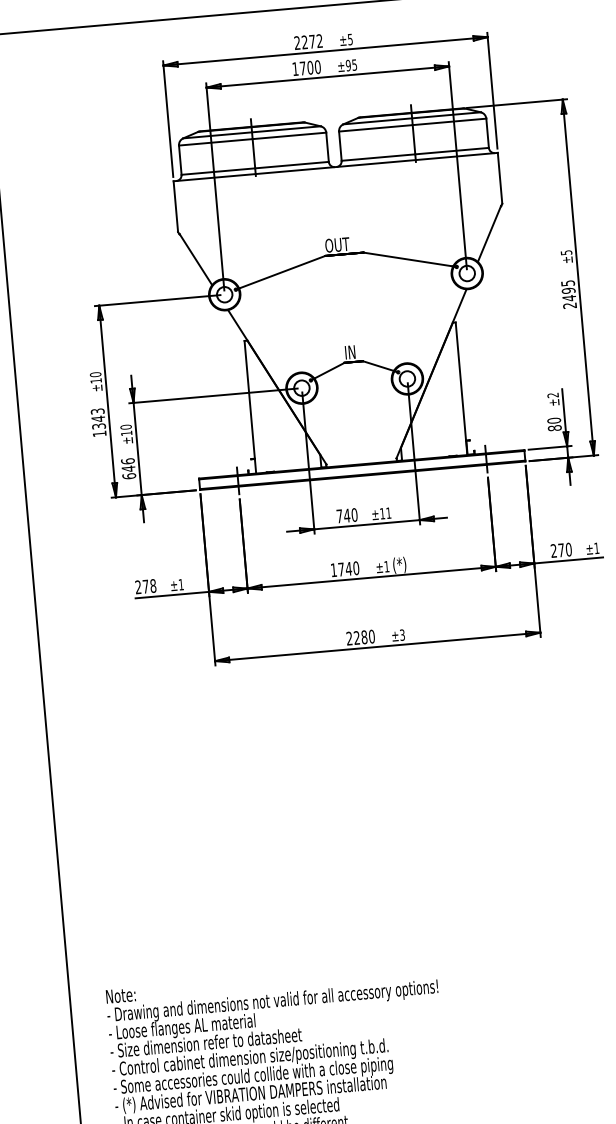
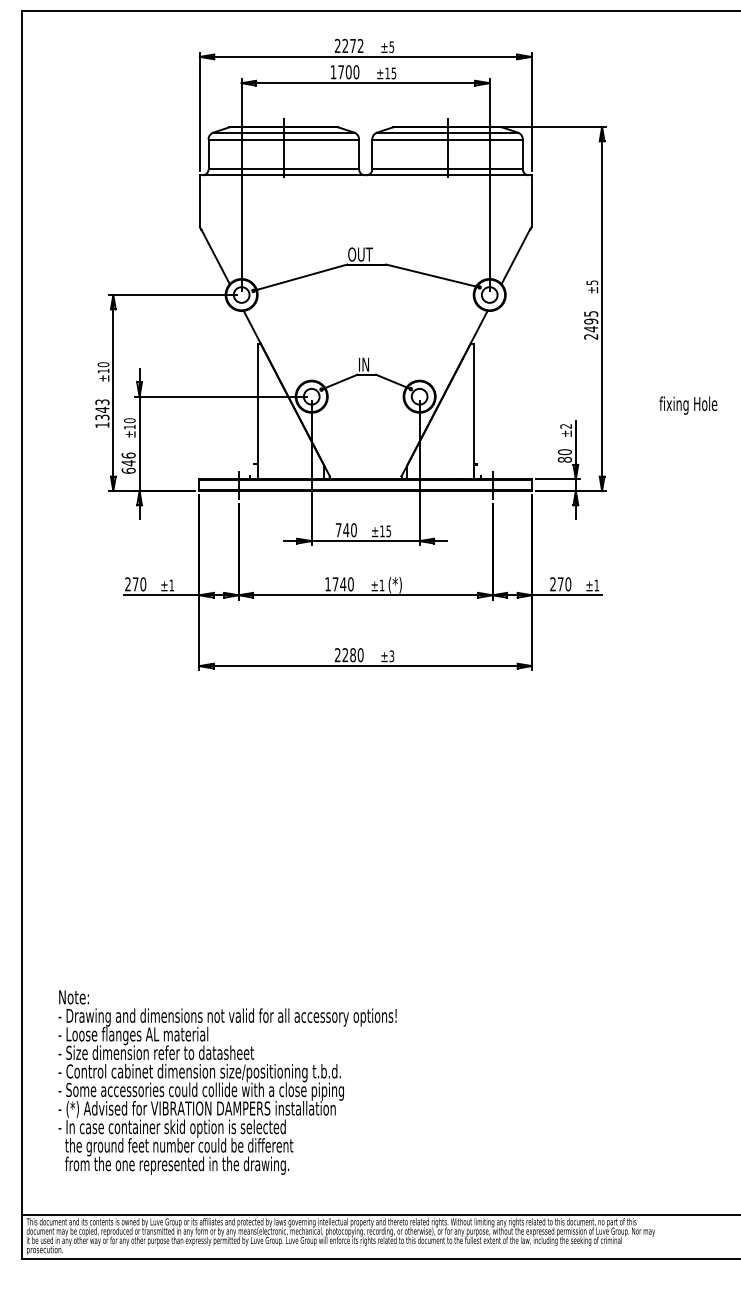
text: (348, 65) -> (387, 73), ±95 -> ±15
text: (388, 513) -> (388, 531), ±11 -> ±15
text: (153, 586) -> (143, 584), 278 -> 270

